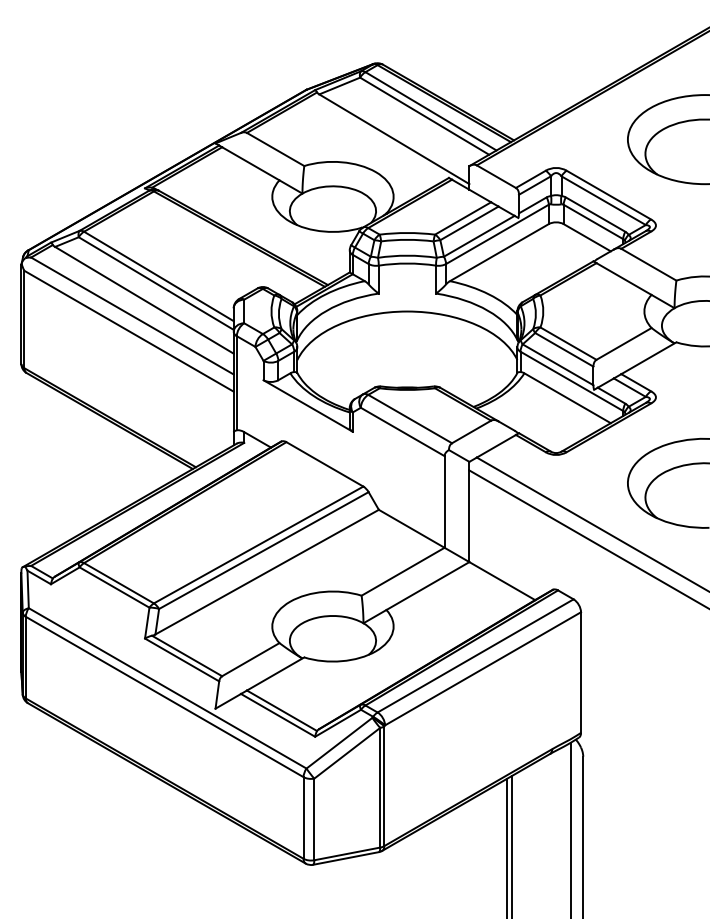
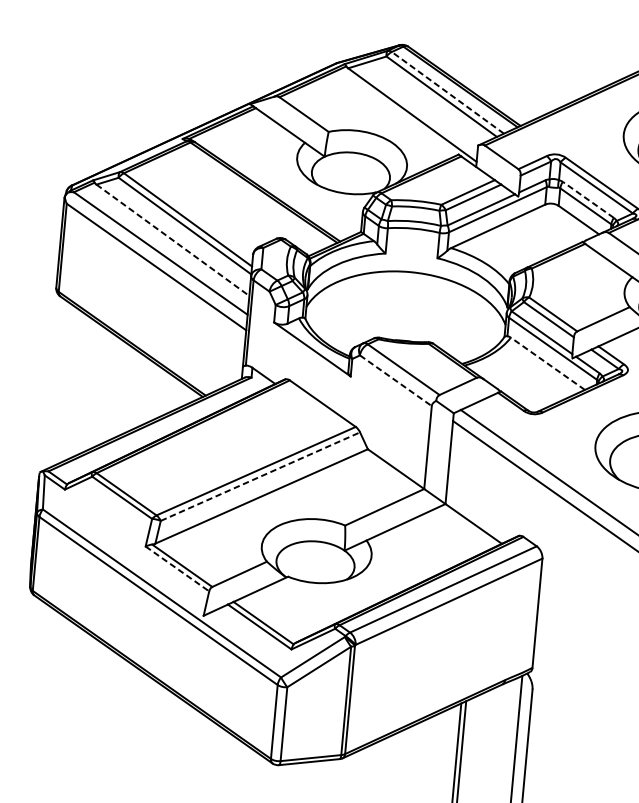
line: (430, 111) -> (447, 92), solid -> dashed
line: (595, 214) -> (588, 199), solid -> dashed
line: (144, 300) -> (172, 240), solid -> dashed
line: (567, 398) -> (547, 364), solid -> dashed
line: (403, 432) -> (396, 381), solid -> dashed
line: (263, 550) -> (260, 476), solid -> dashed
line: (182, 659) -> (177, 568), solid -> dashed

